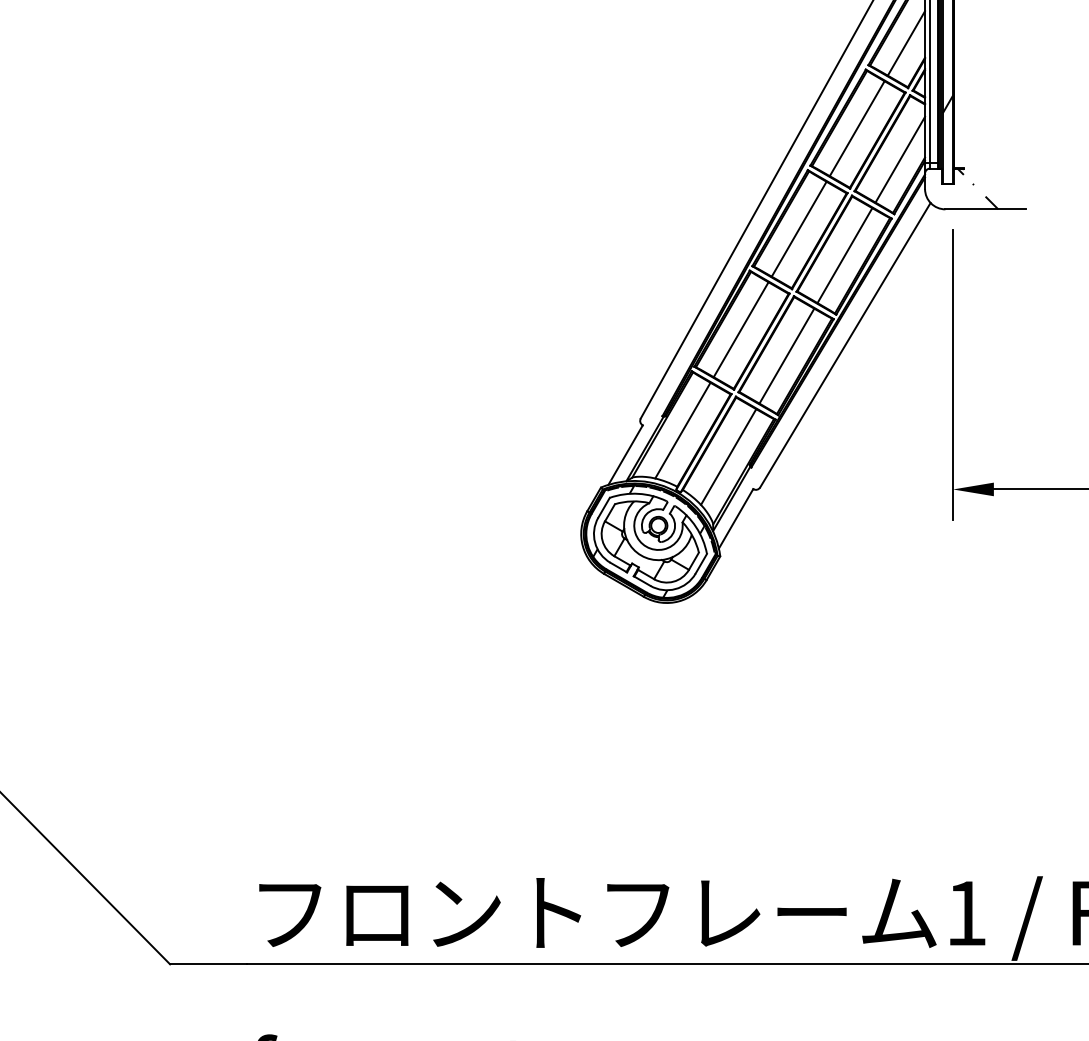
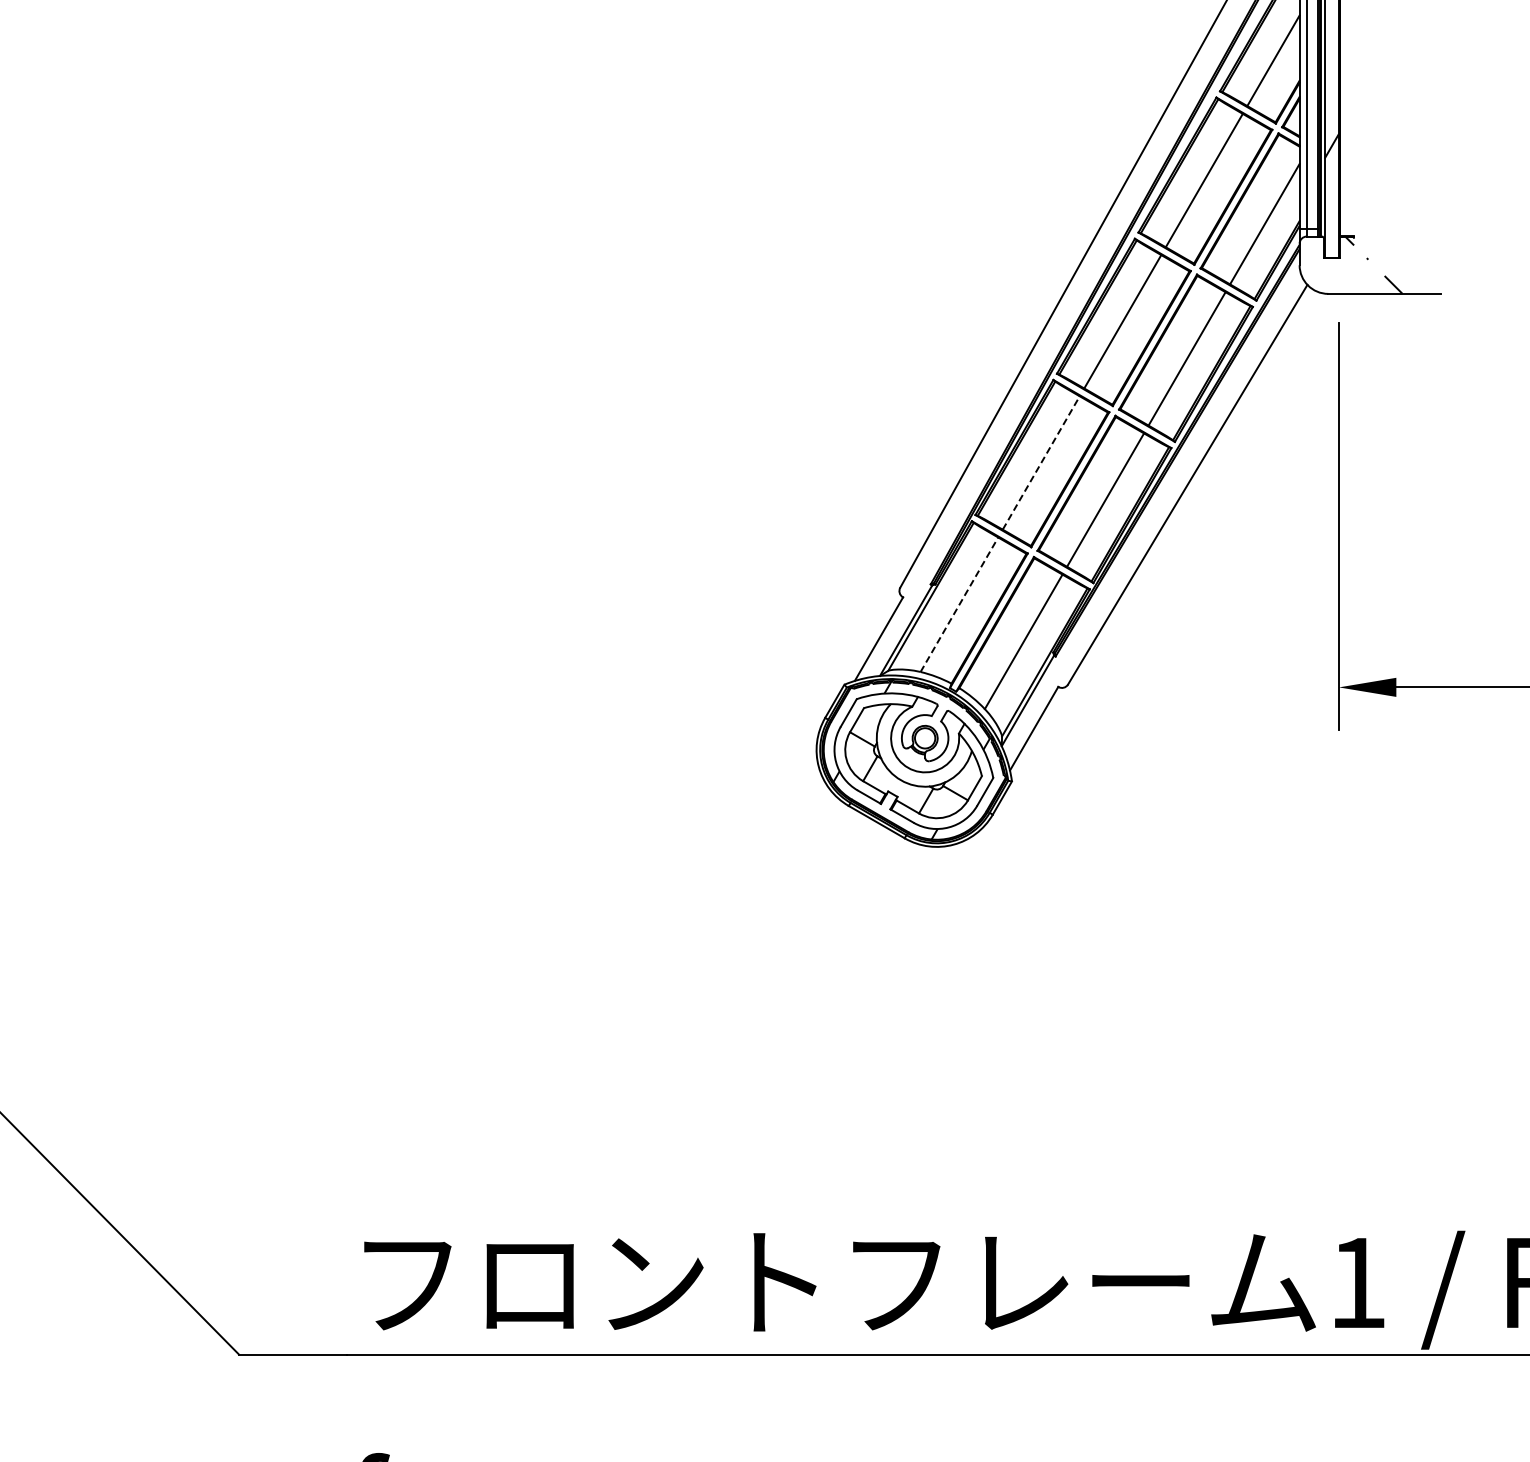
line: (741, 329) -> (1041, 462), solid -> dashed
line: (682, 430) -> (959, 604), solid -> dashed

